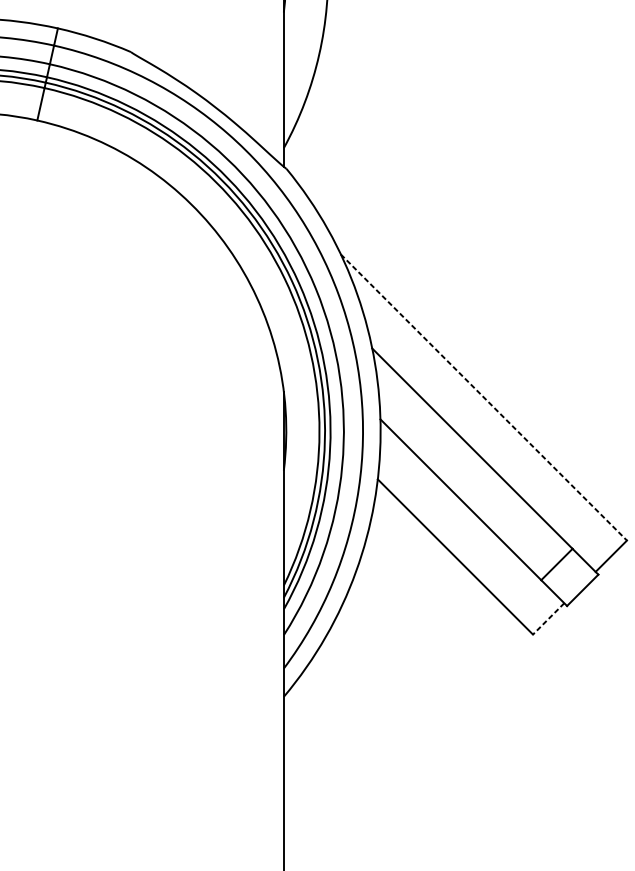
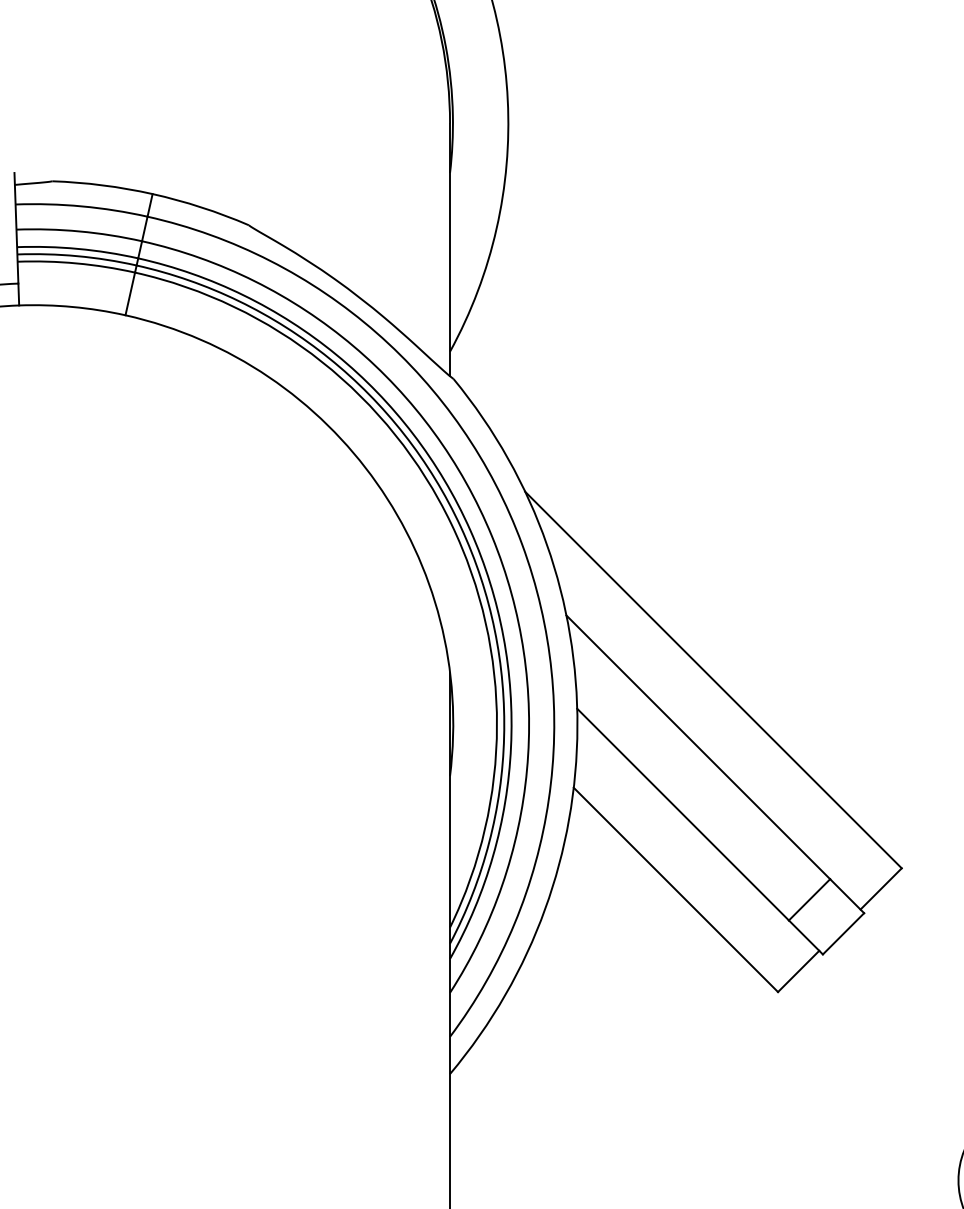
line: (483, 397) -> (713, 680), dashed -> solid
line: (548, 618) -> (798, 971), dashed -> solid

